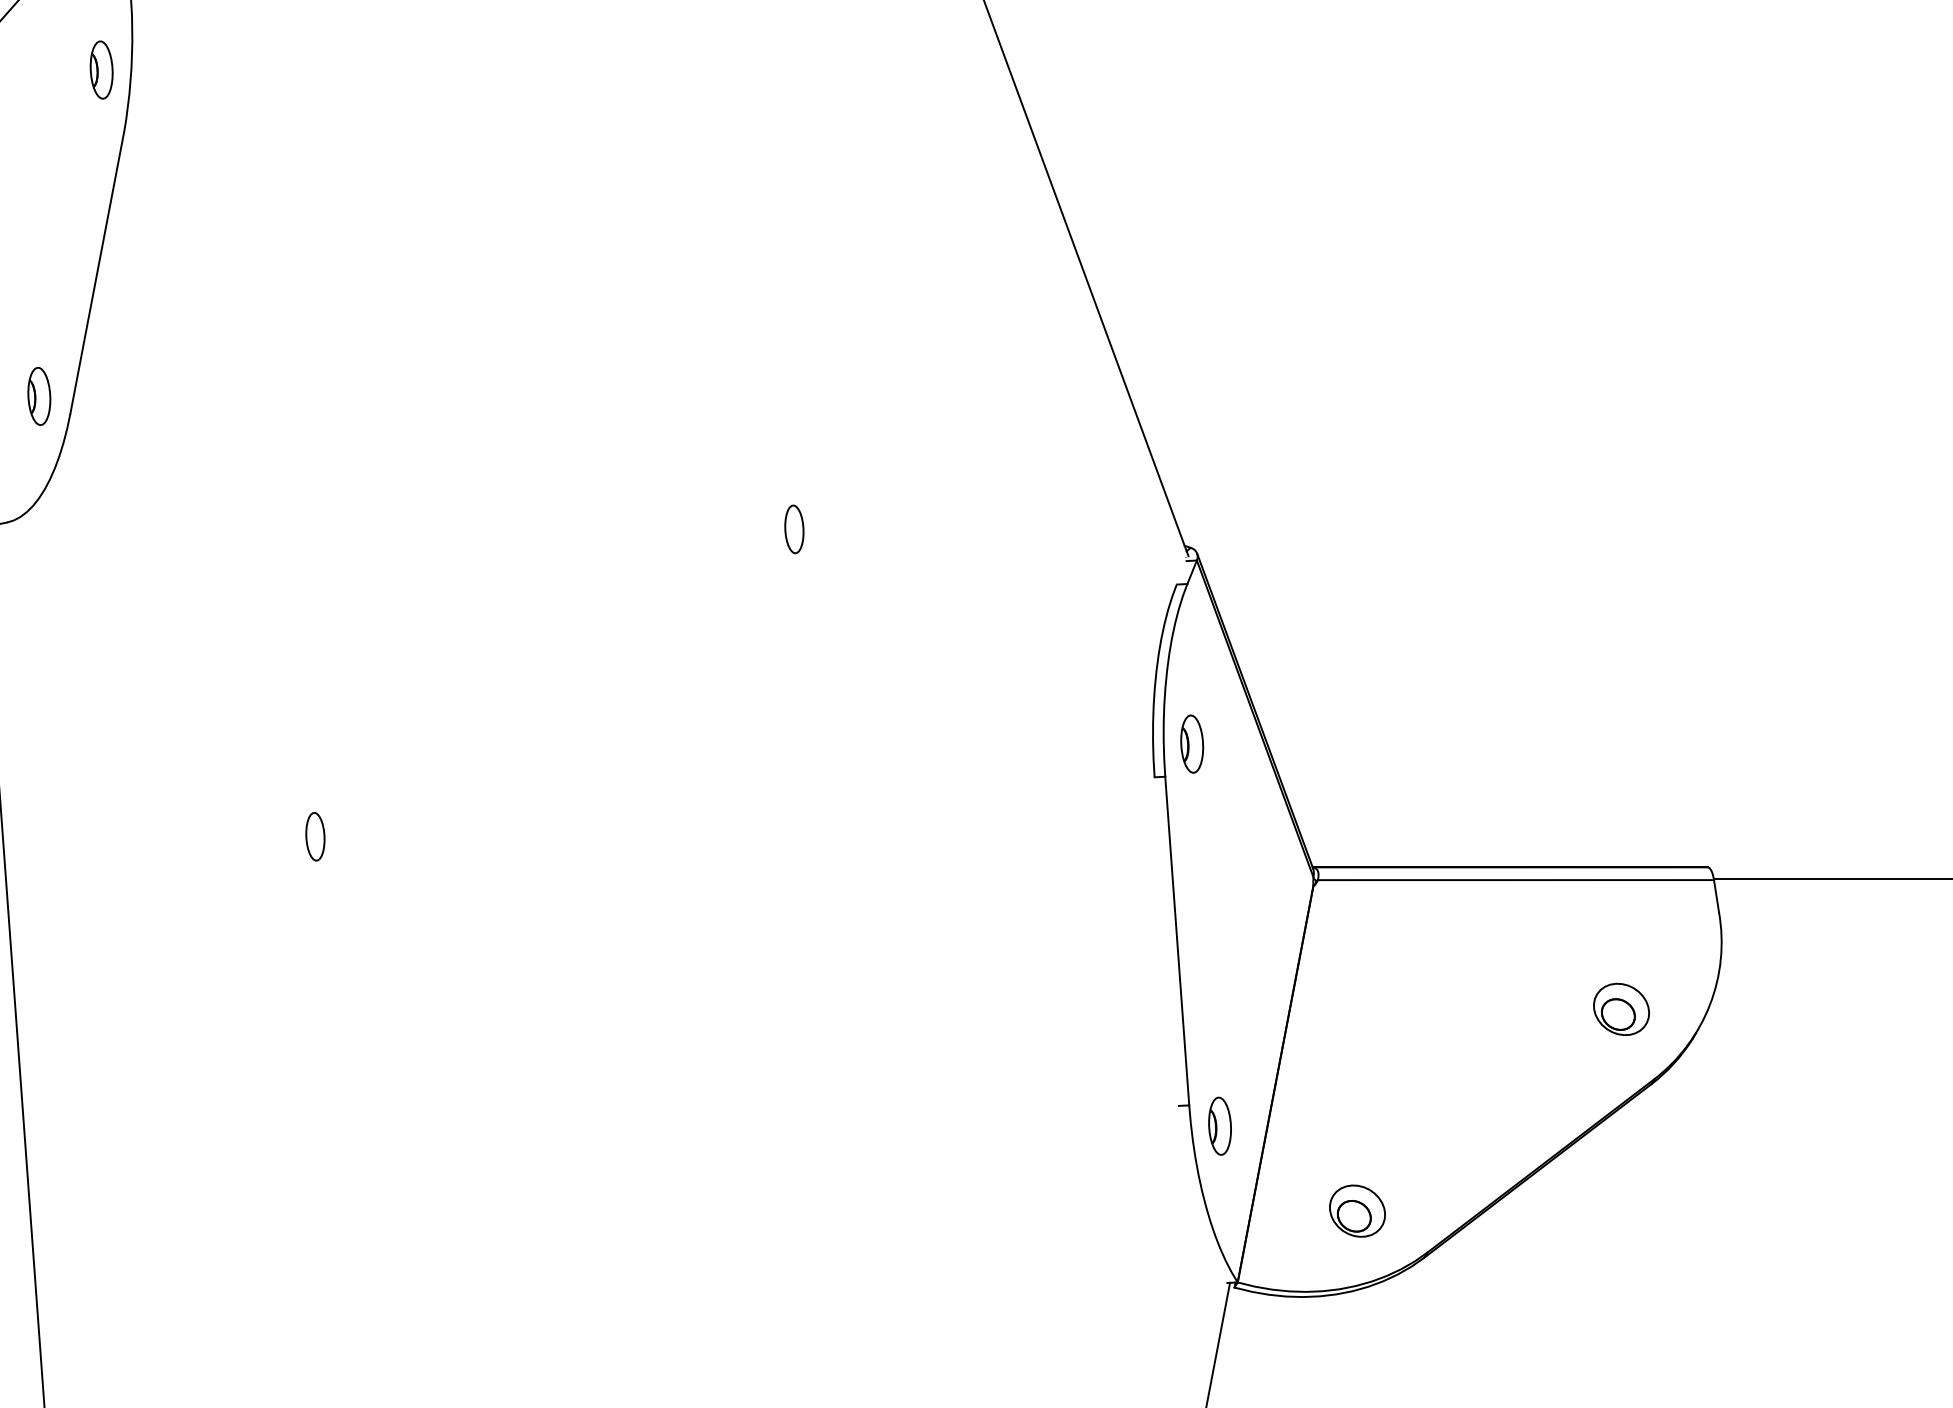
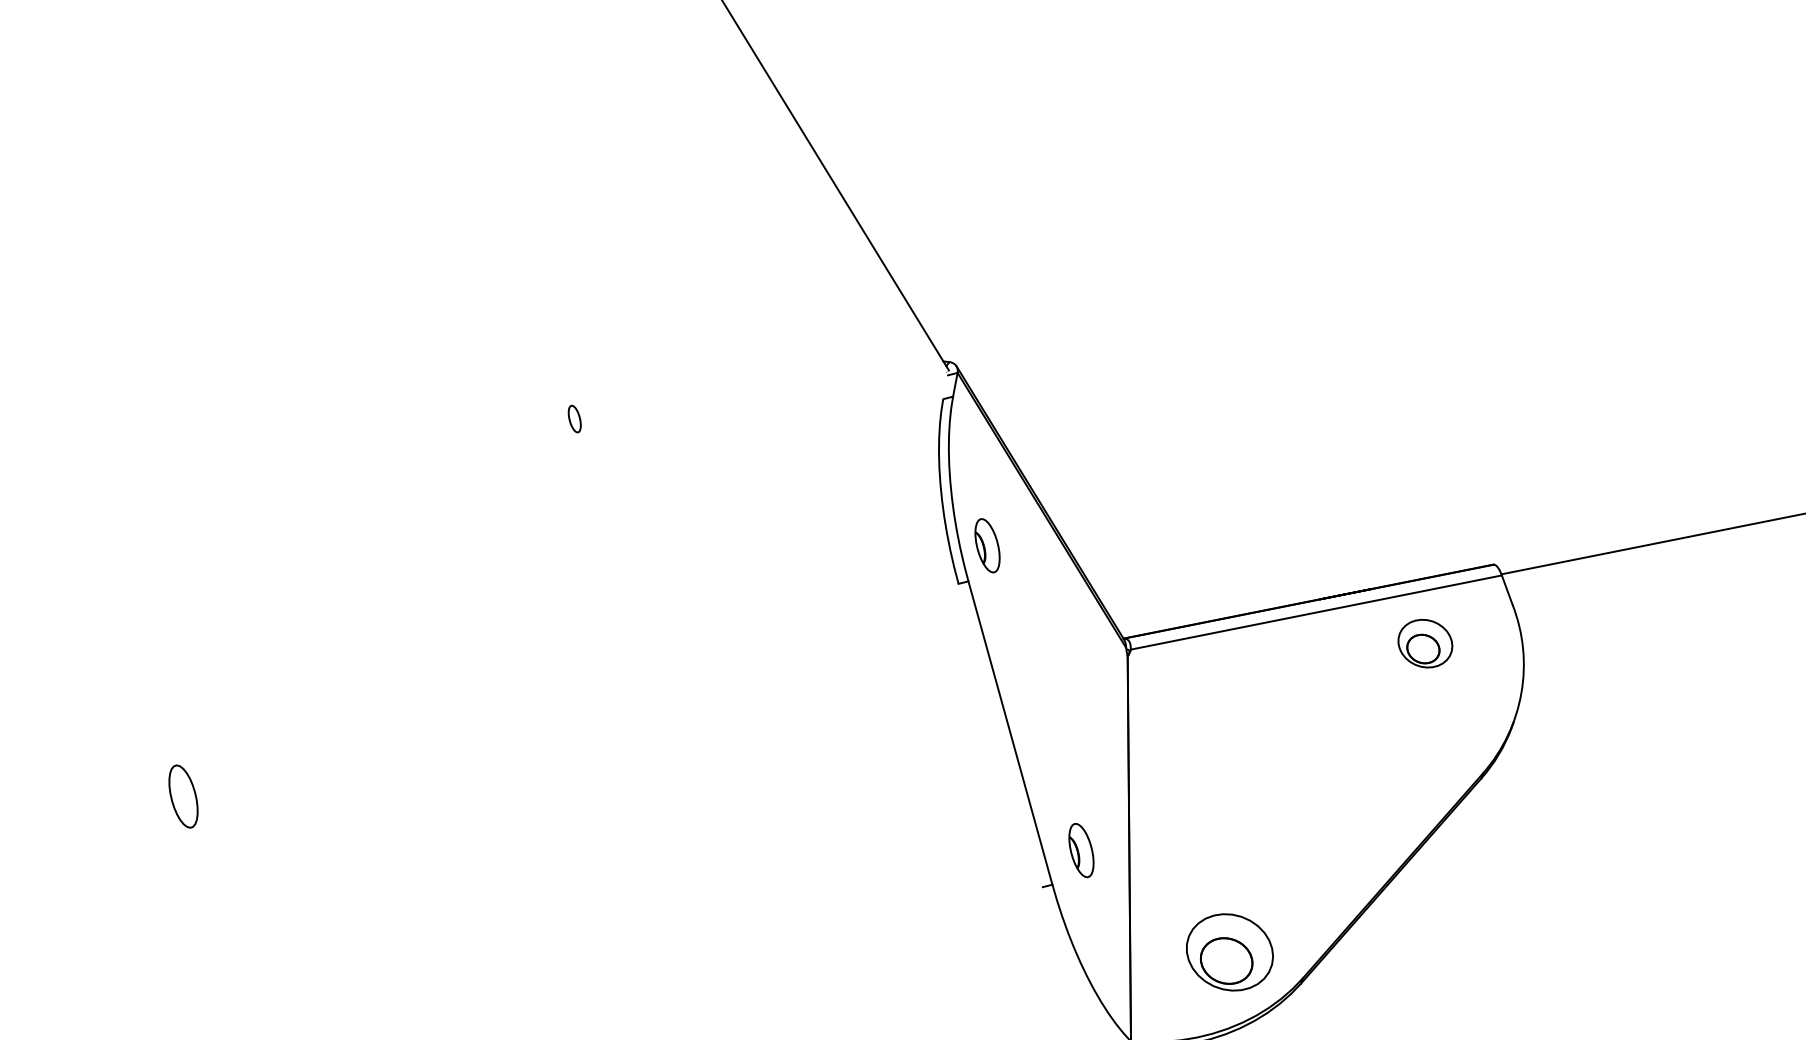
part: (794, 529) -> (574, 419), size x0.6
part: (315, 836) -> (183, 796), size x1.4
part: (1621, 1008) -> (1425, 642), moved
part: (1219, 1125) -> (1080, 849), moved
part: (1357, 1210) -> (1229, 951), size x1.6

